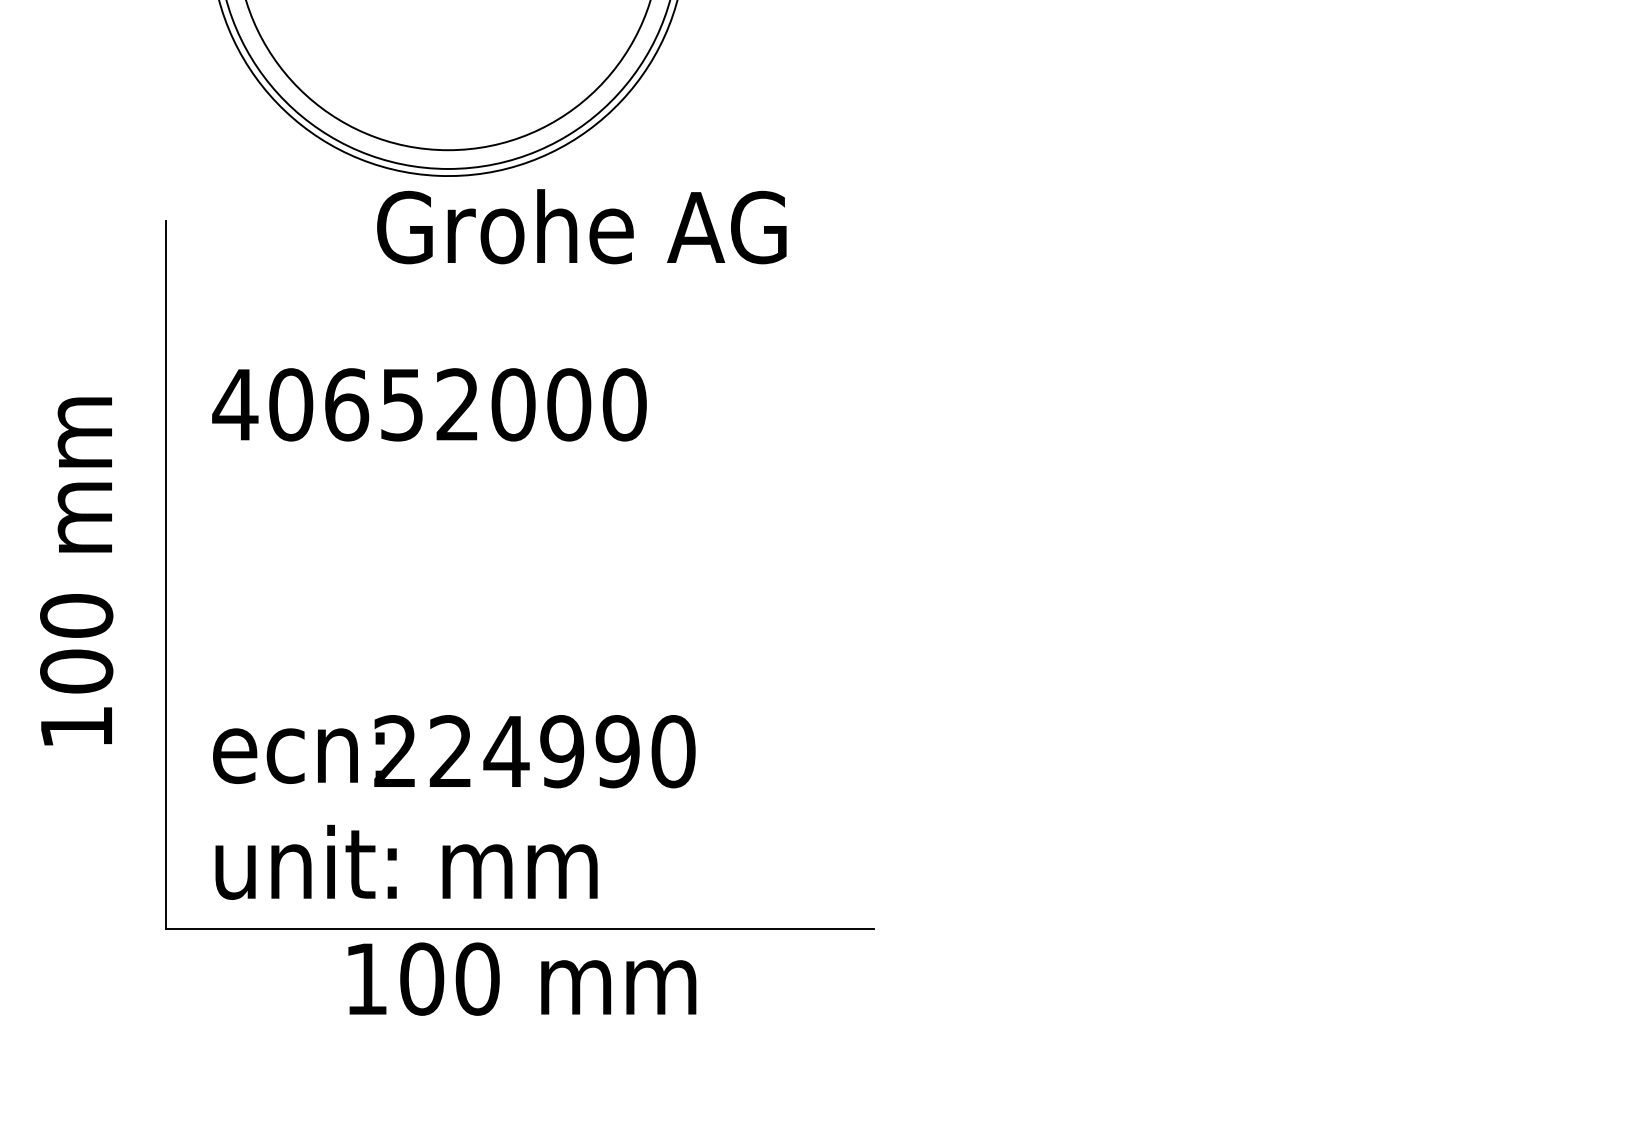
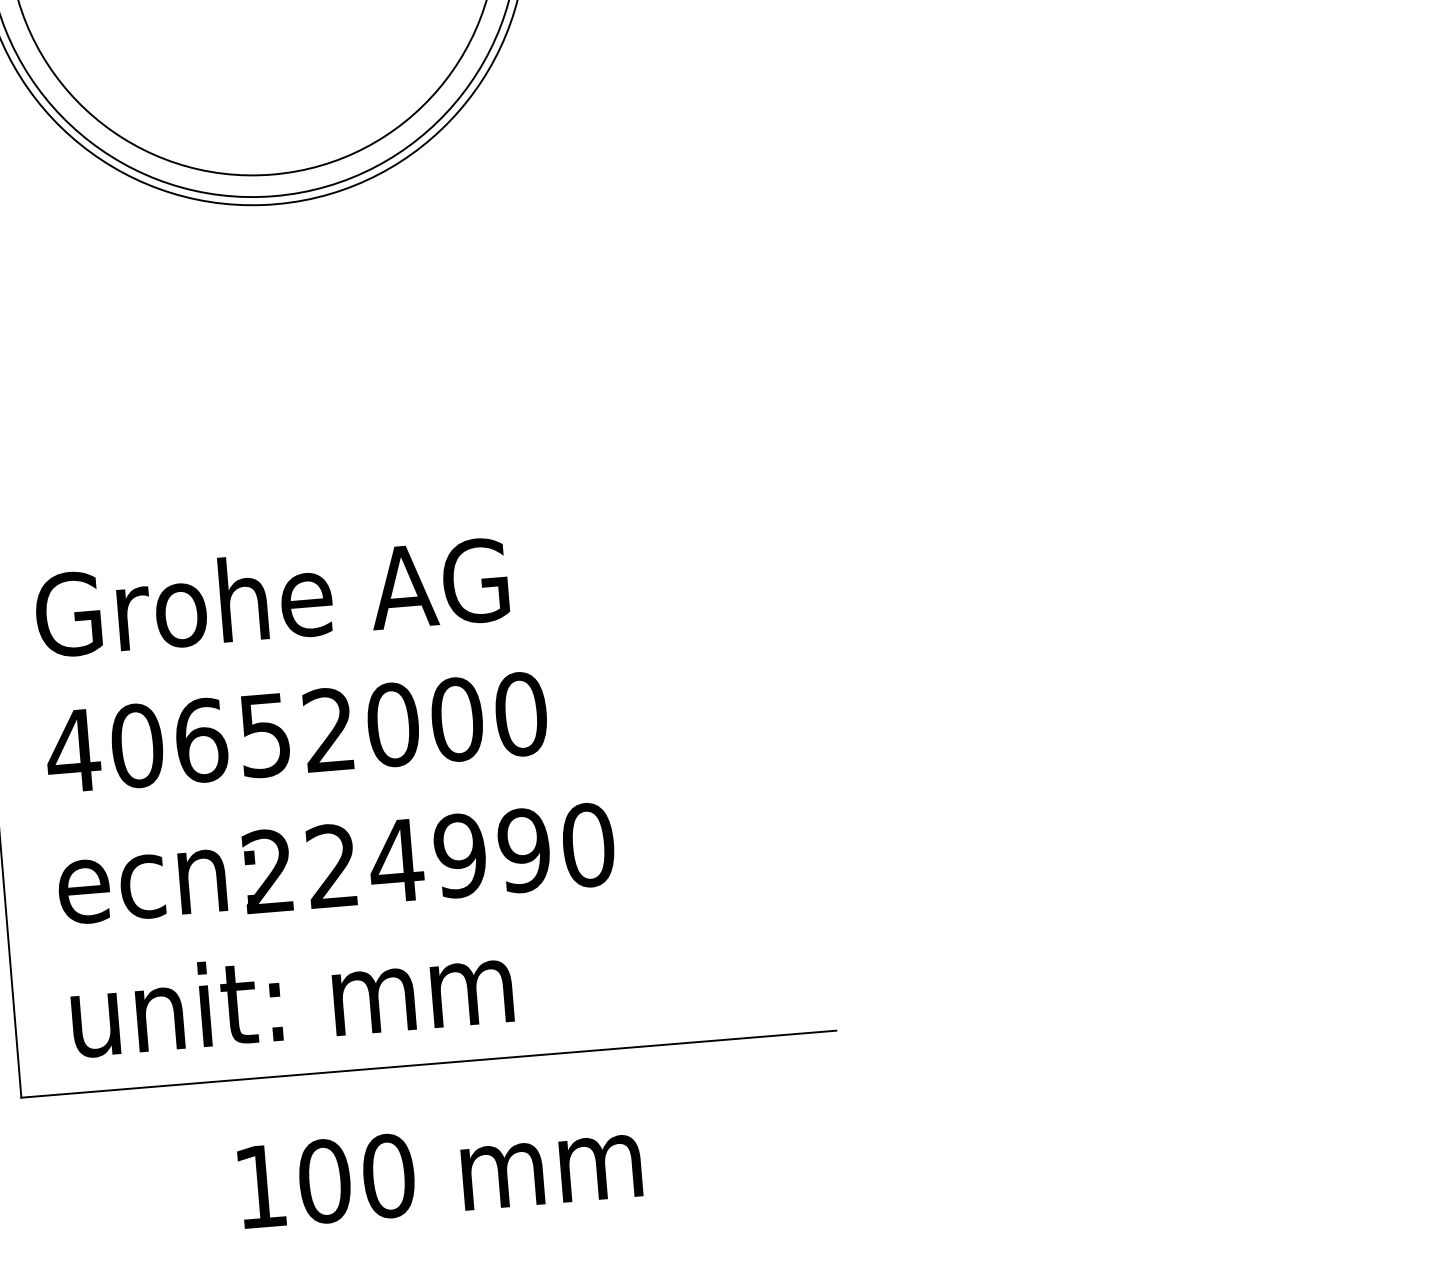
text: (581, 226) -> (271, 596), moved
text: (429, 404) -> (296, 732), moved
text: (522, 978) -> (440, 1171), moved

